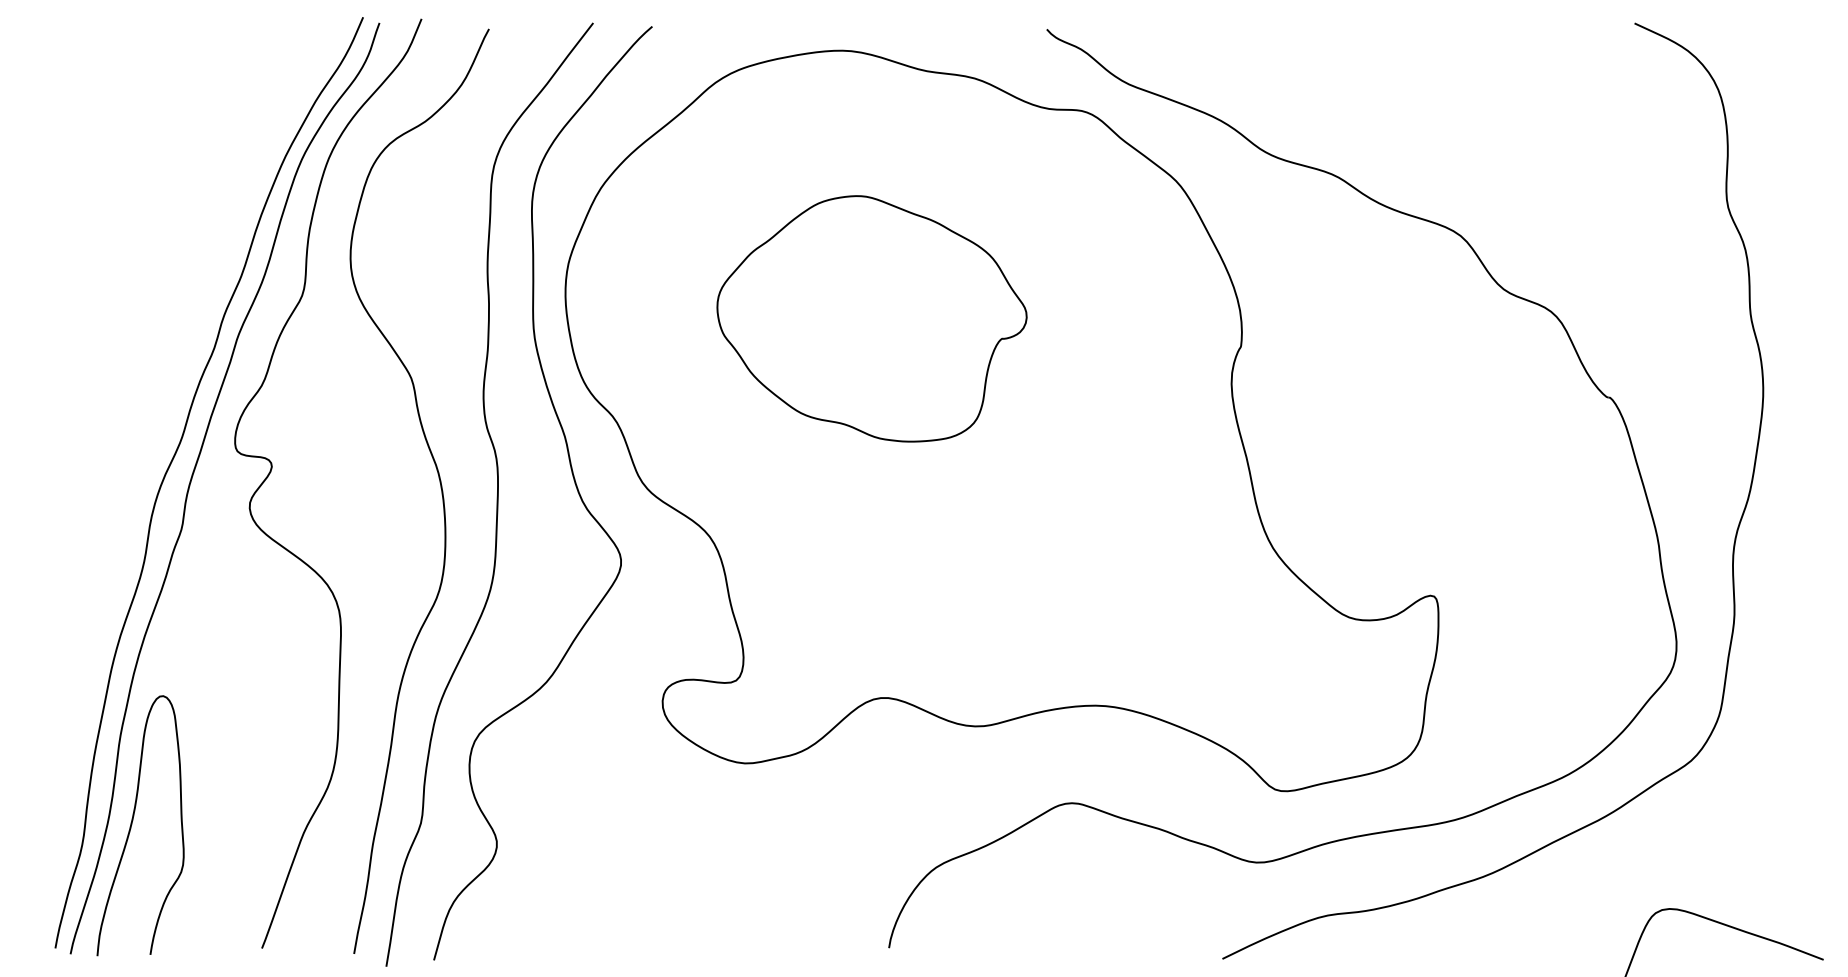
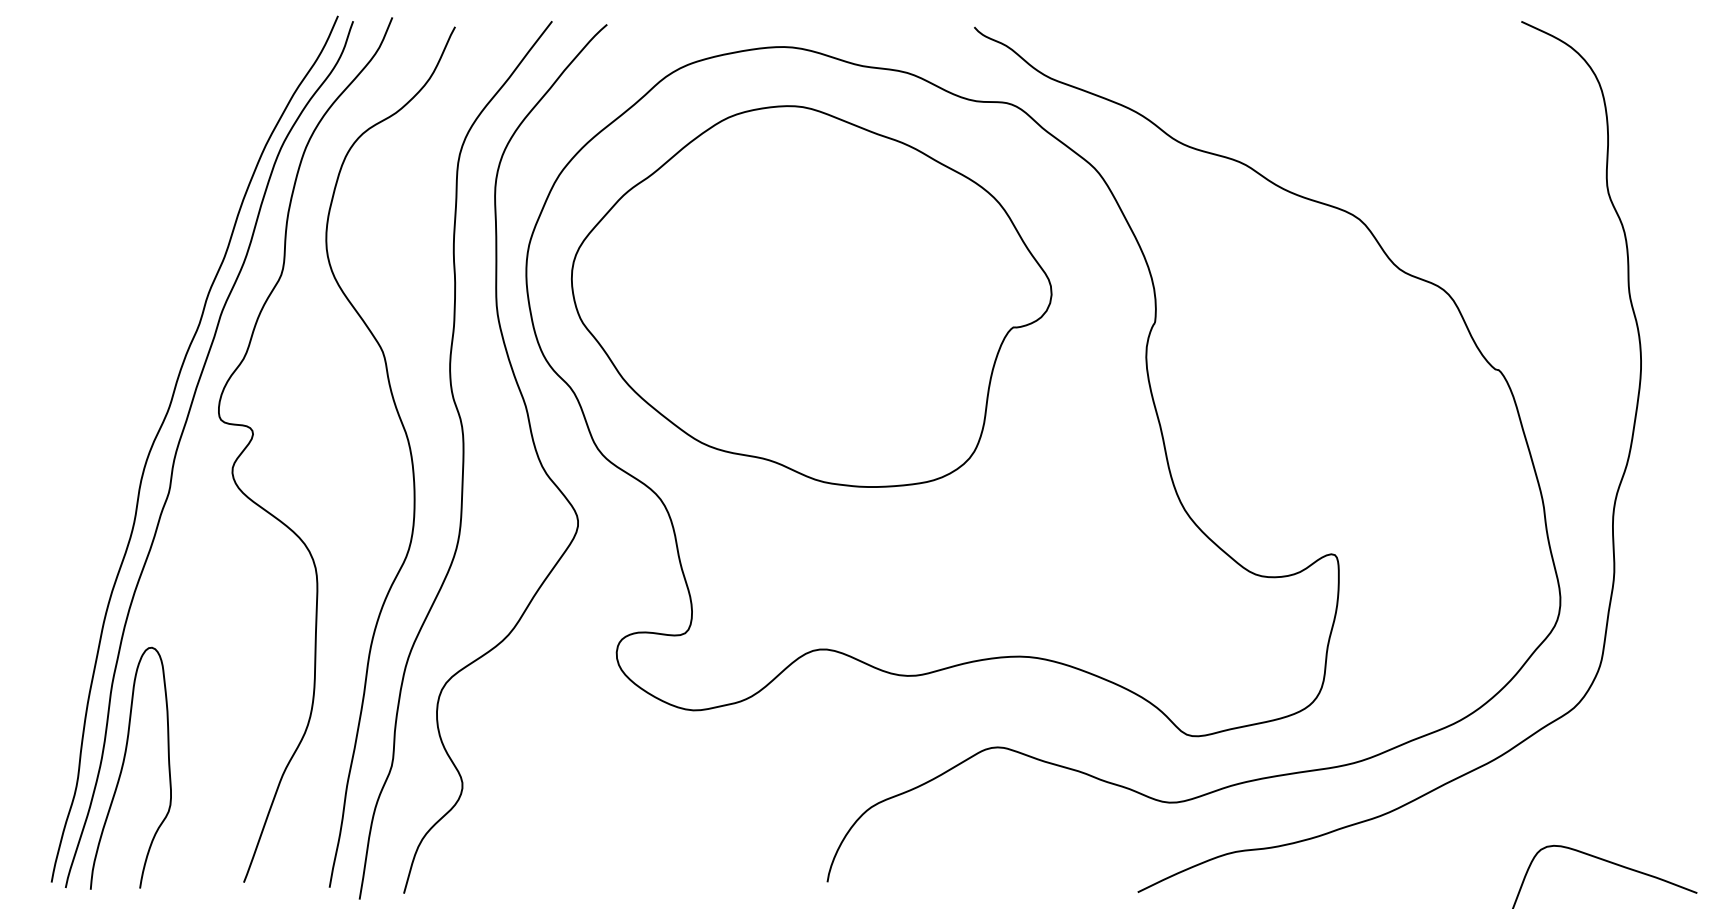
part: (871, 318) -> (811, 296), size x1.67

